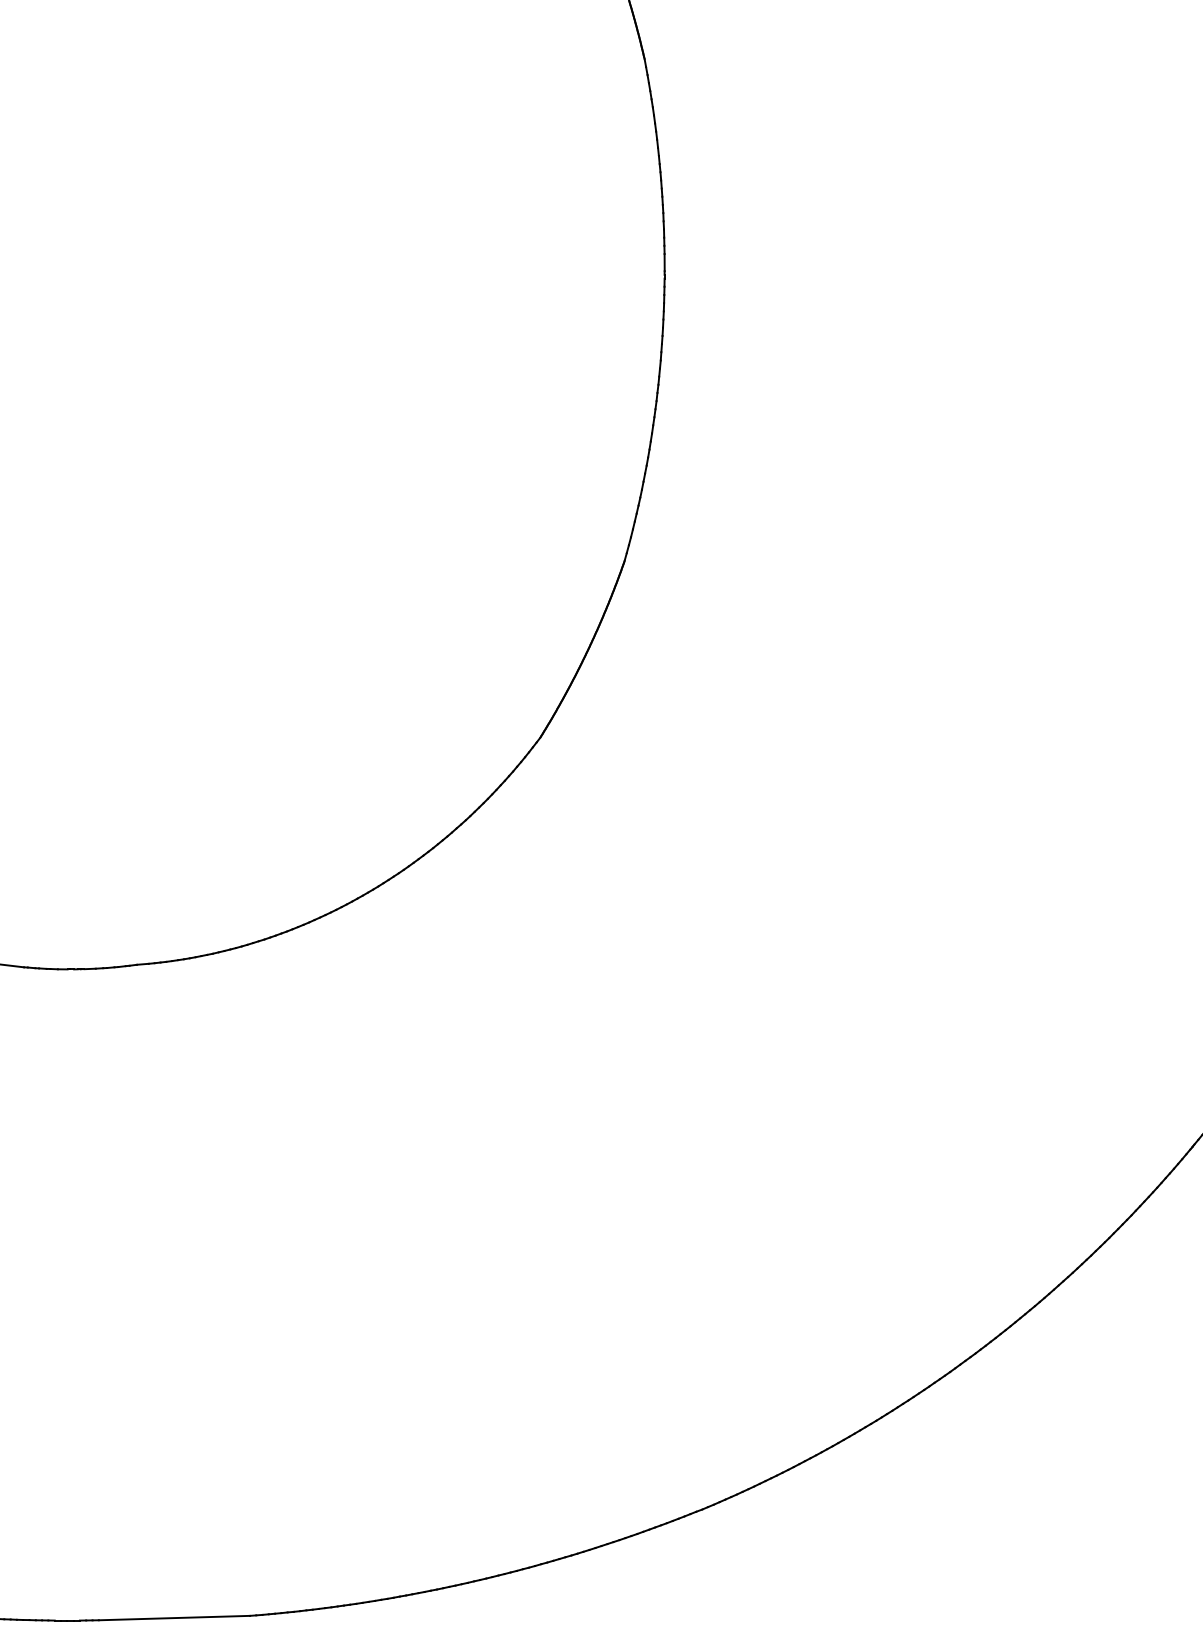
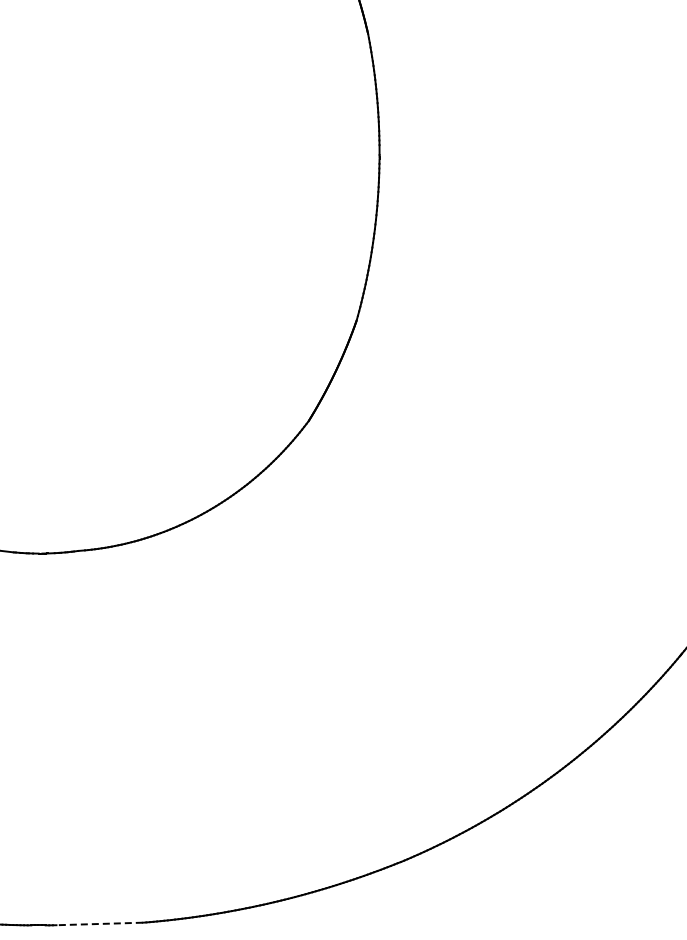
line: (174, 1617) -> (99, 923), solid -> dashed

